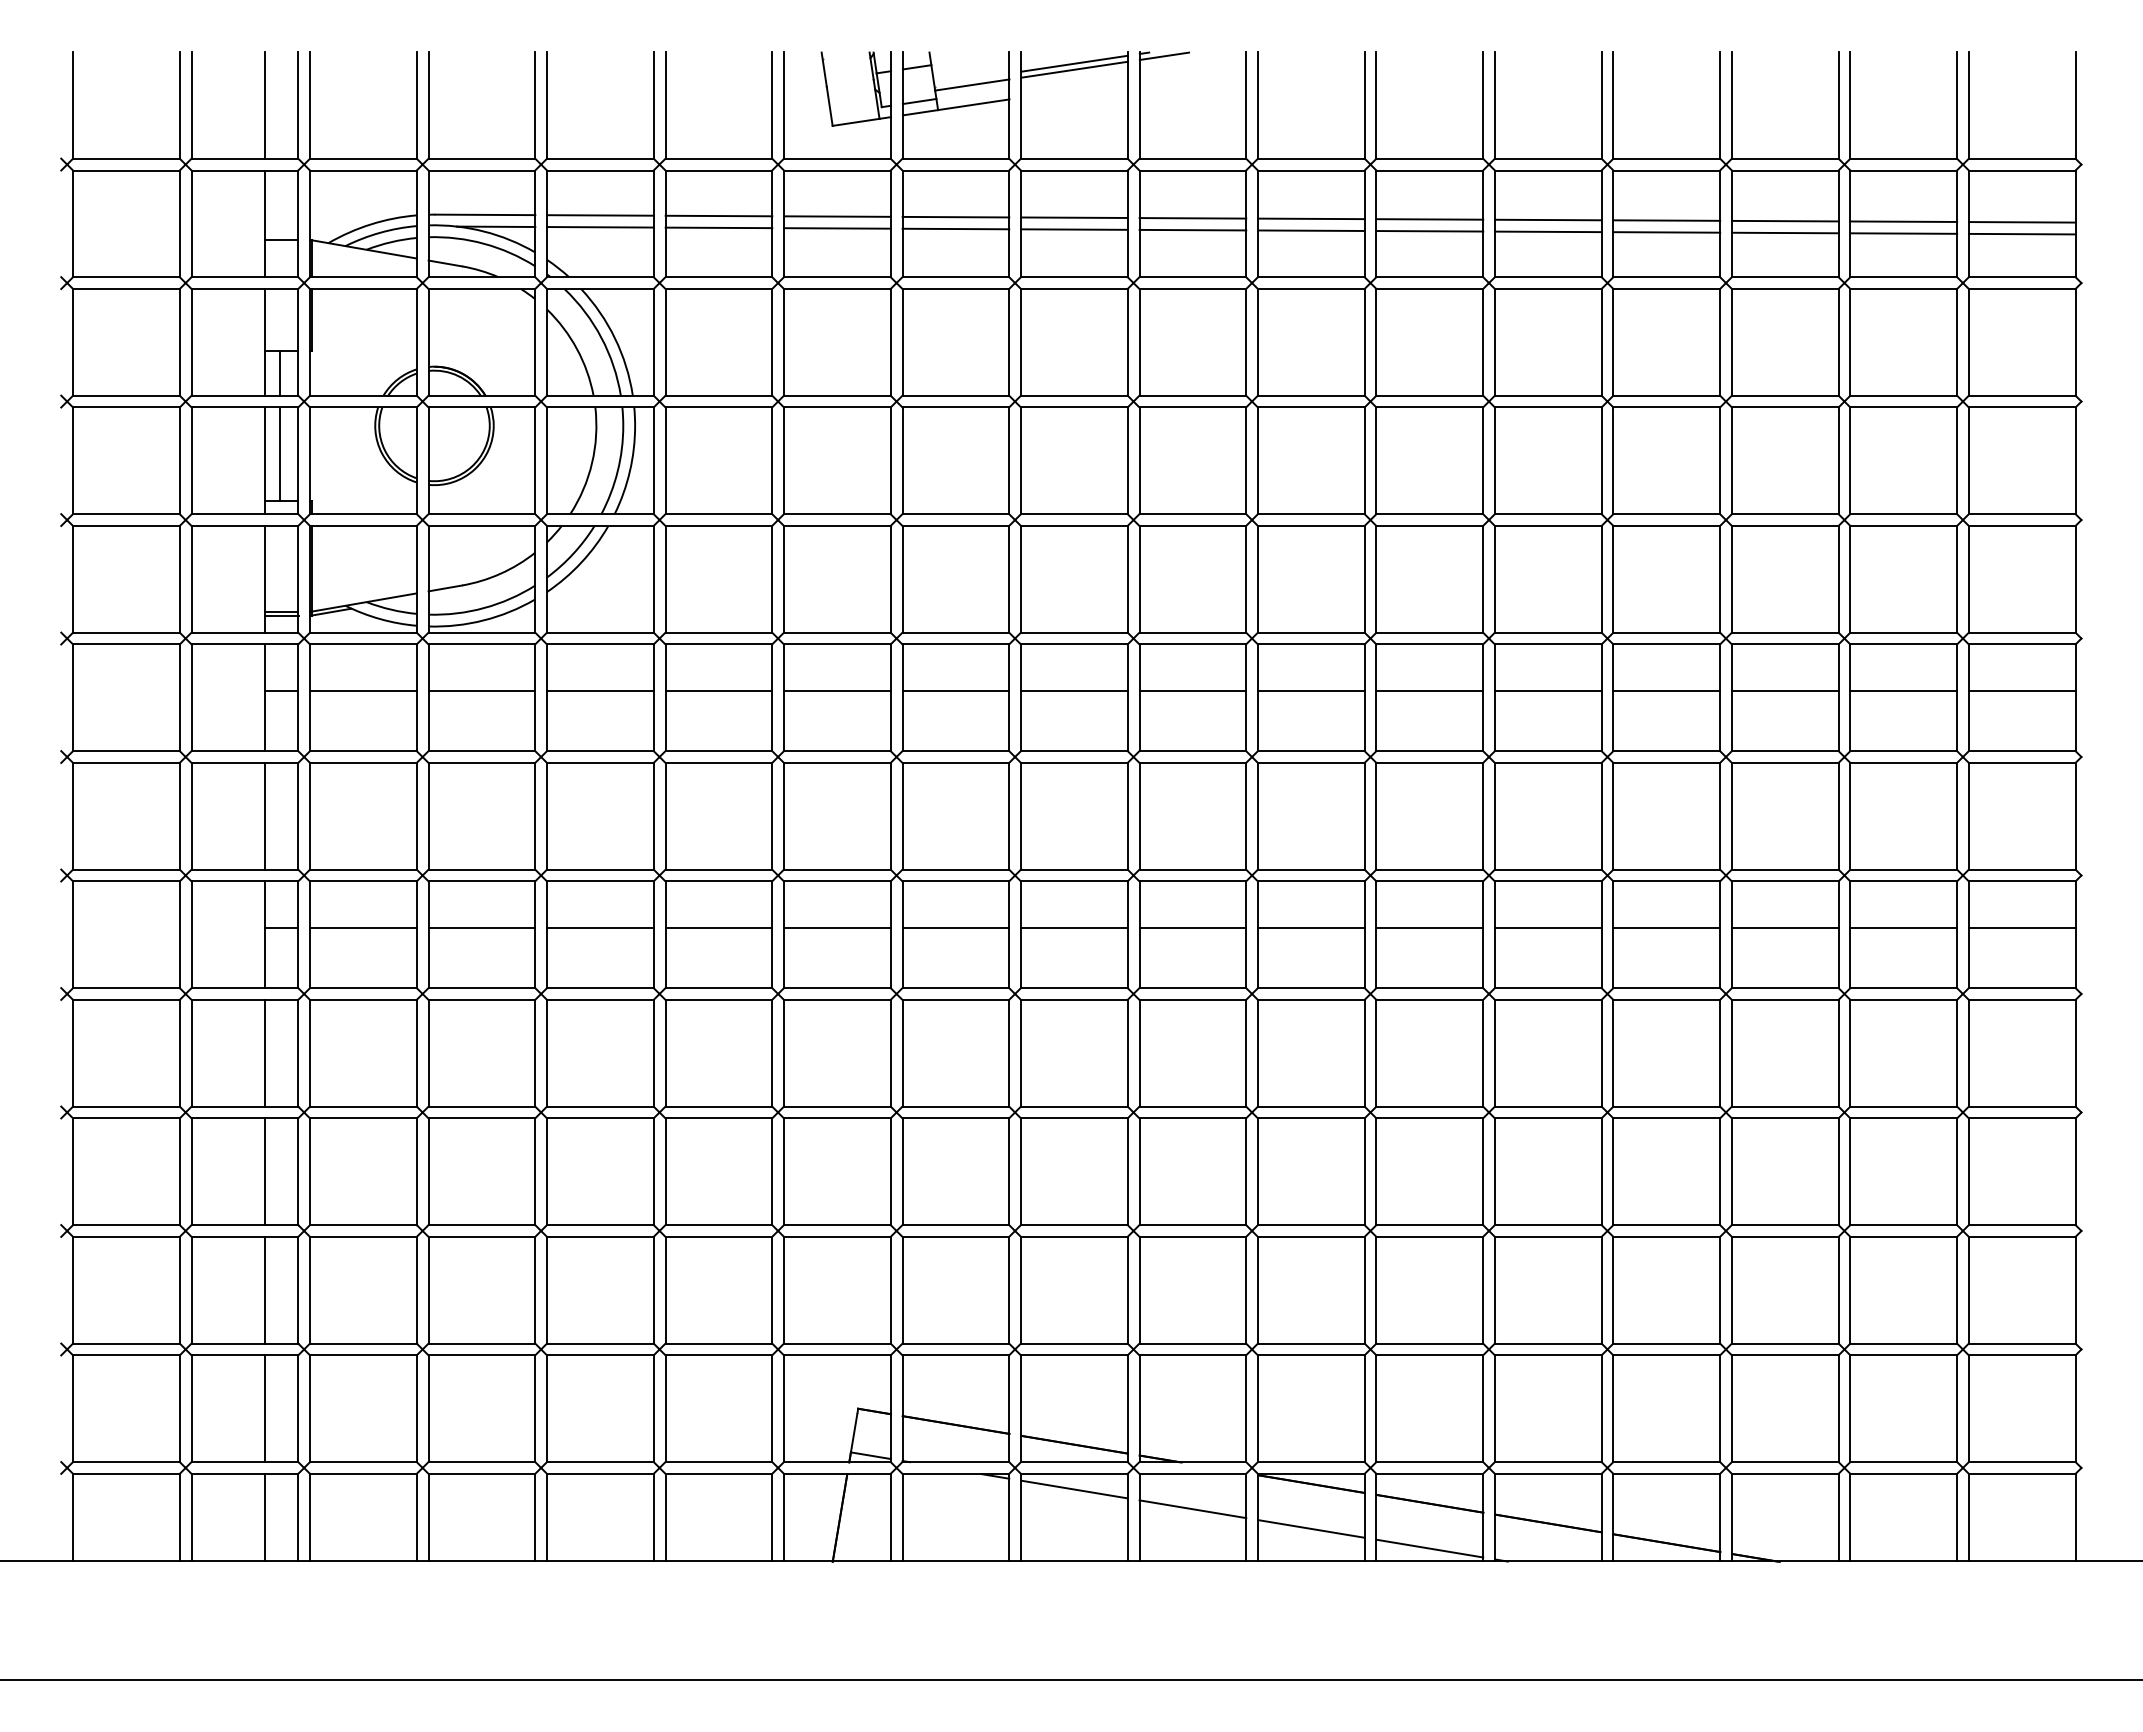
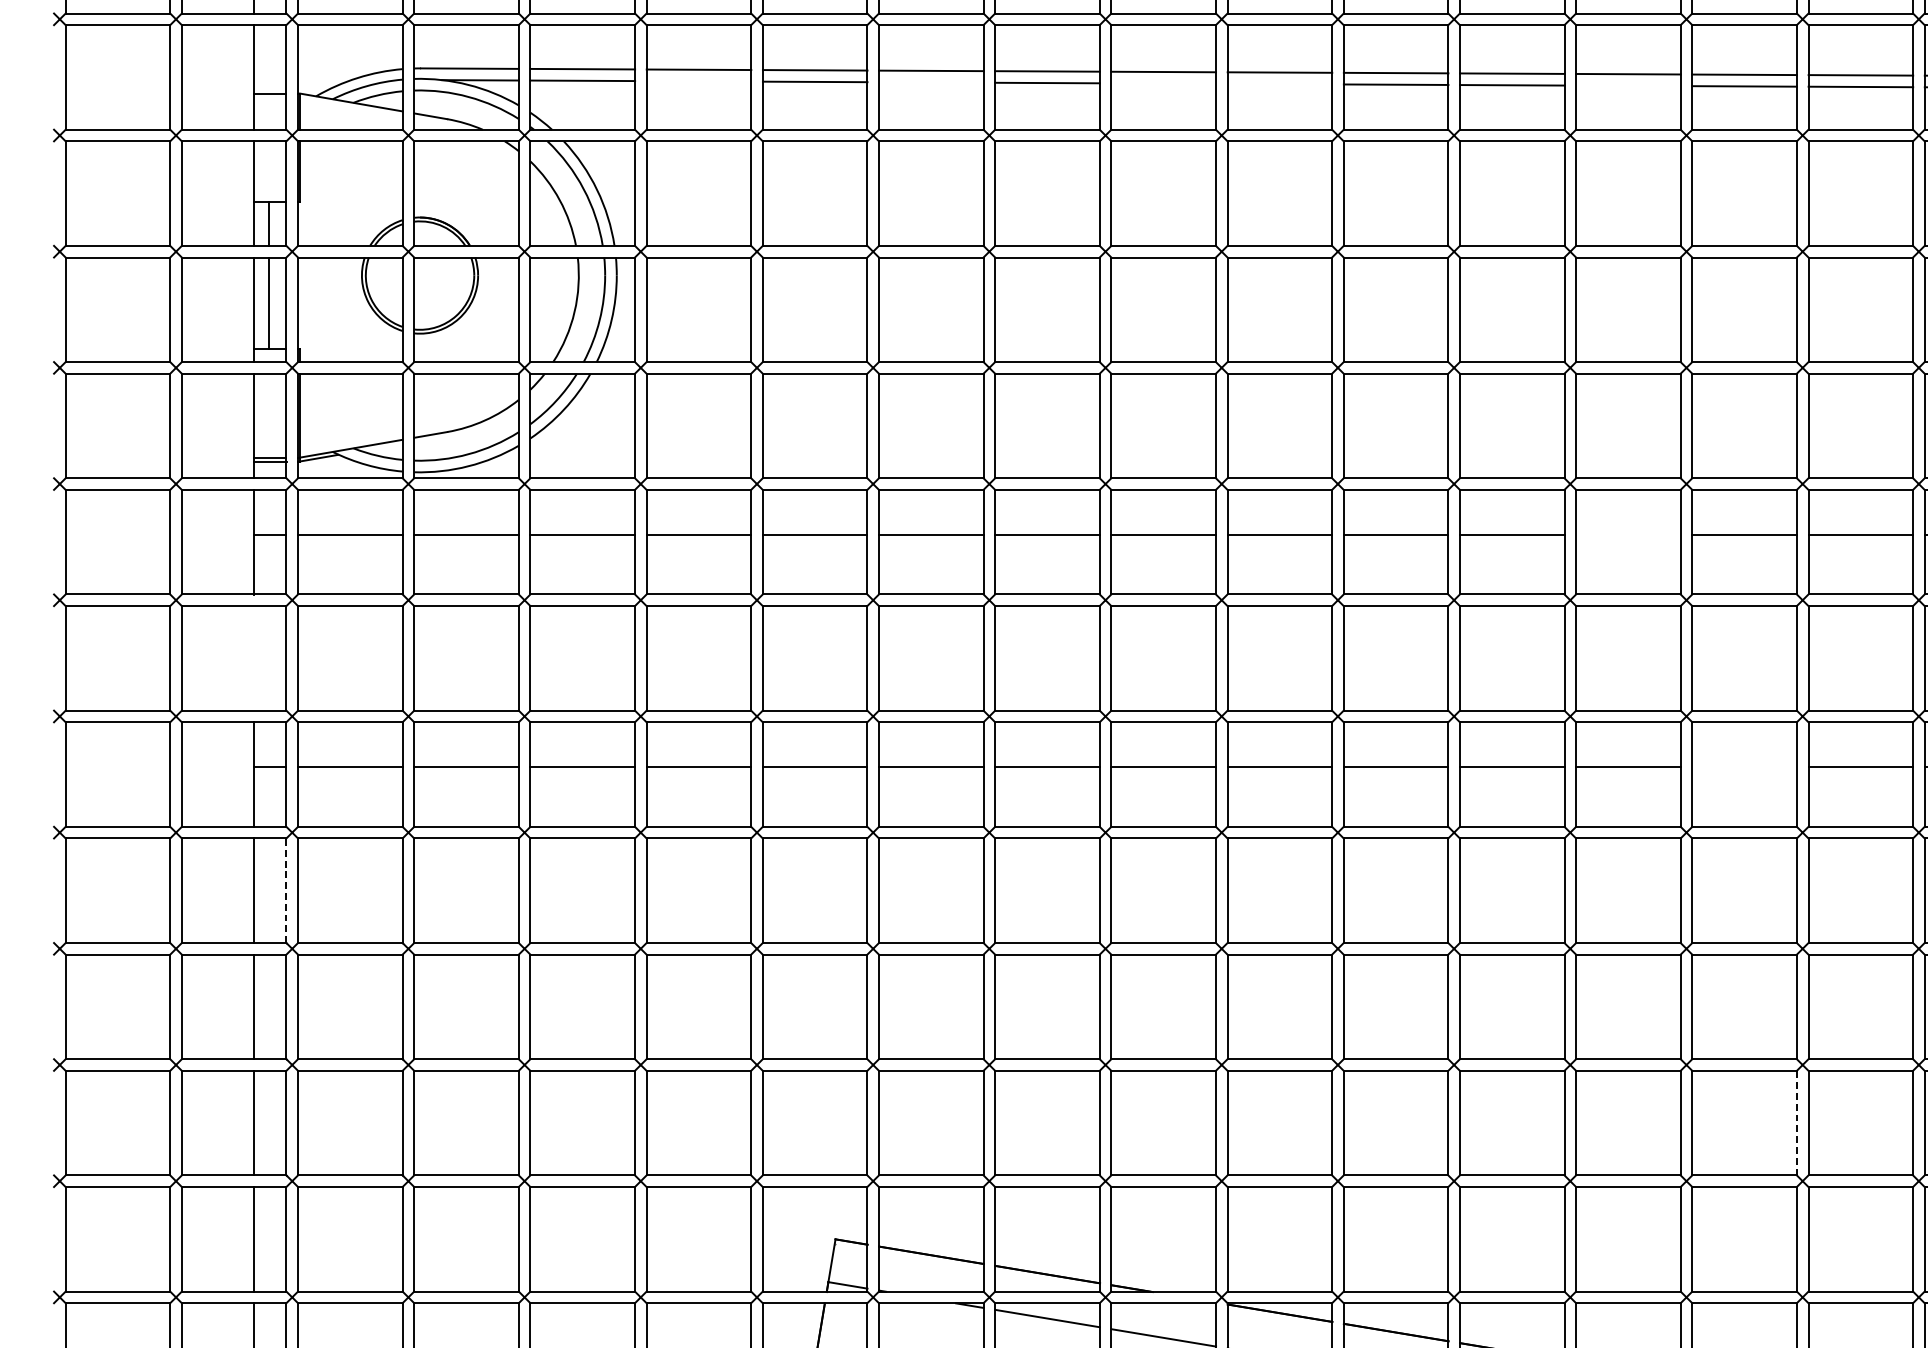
line: (718, 227) -> (698, 81), removed
line: (955, 228) -> (930, 81), removed
line: (1192, 229) -> (1163, 82), removed
line: (1311, 230) -> (1280, 83), removed
line: (1666, 232) -> (1628, 85), removed
line: (1666, 690) -> (1628, 535), removed
line: (264, 816) -> (253, 658), removed
line: (1784, 927) -> (1743, 767), removed
line: (298, 1052) -> (286, 890), solid -> dashed
line: (1838, 1289) -> (1796, 1122), solid -> dashed

